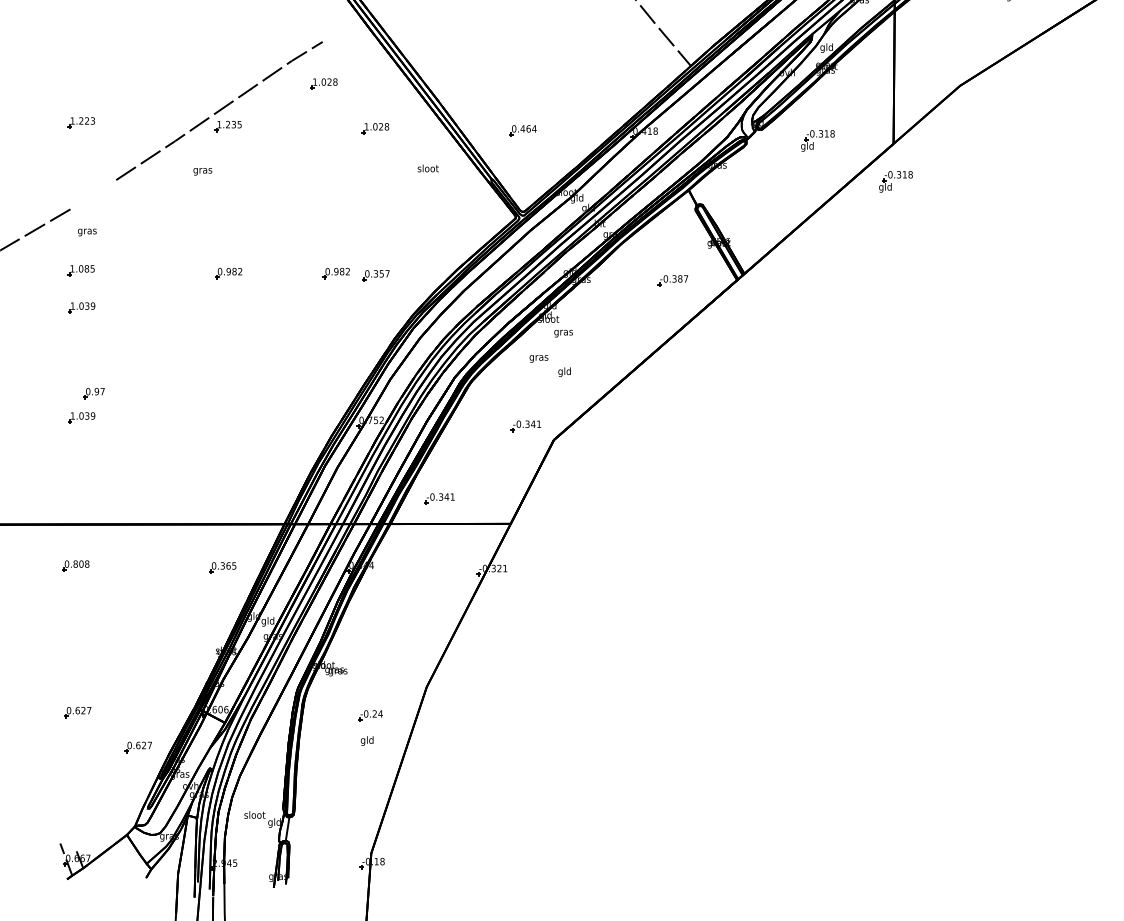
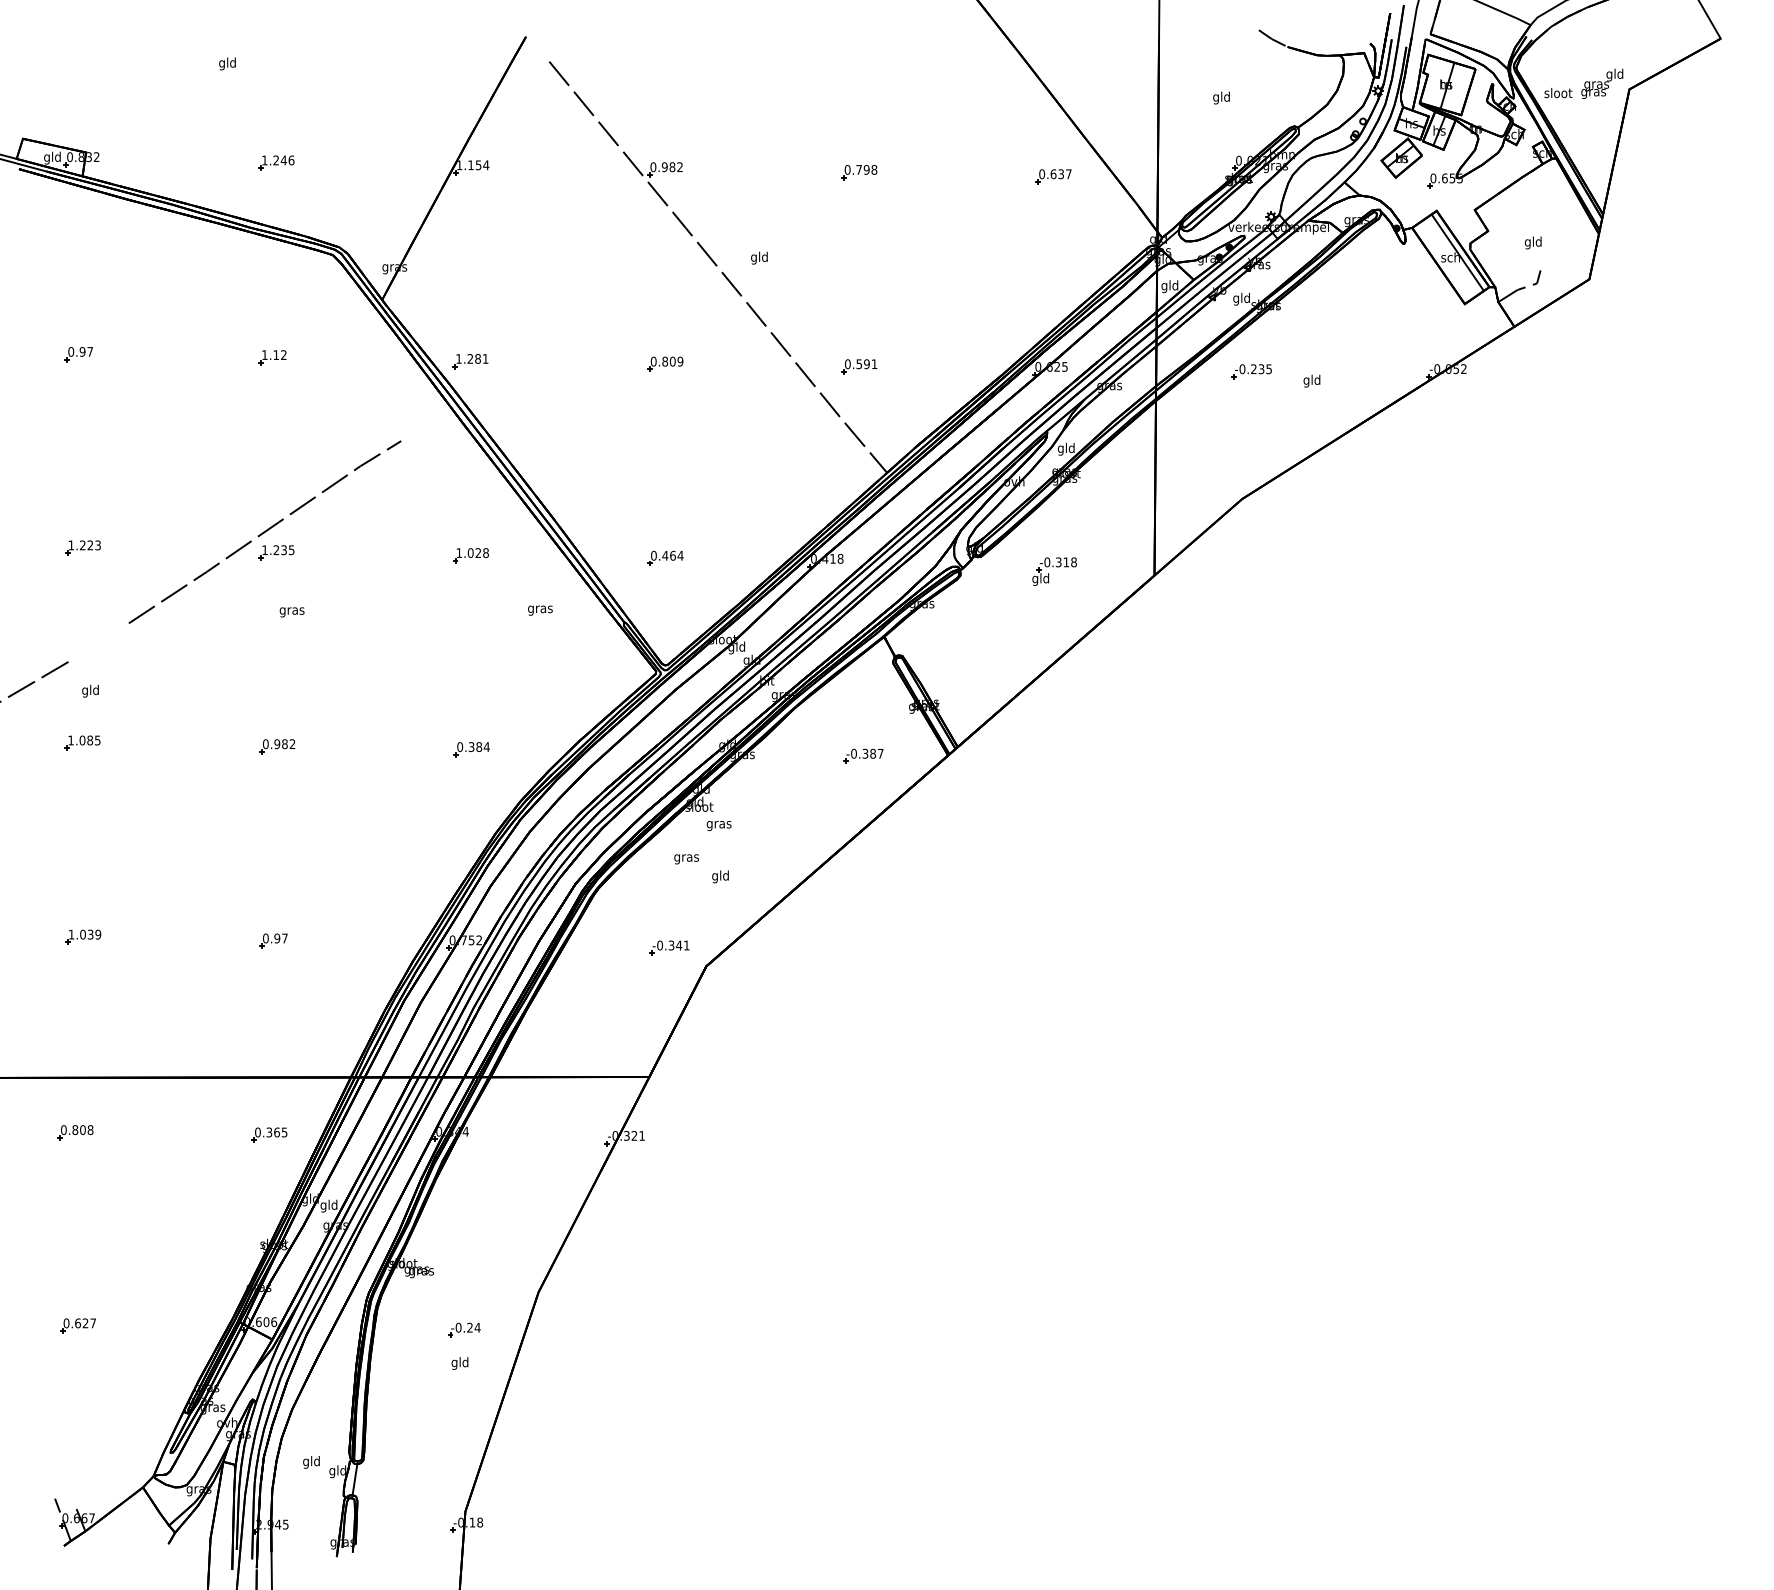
part: (323, 83) -> (402, 496), removed
text: (428, 169) -> (540, 609), sloot -> gras
text: (202, 171) -> (291, 612), moved
part: (895, 181) -> (1157, 625), removed
text: (87, 230) -> (90, 690), gras -> gld
part: (336, 273) -> (419, 746), removed
text: (384, 273) -> (482, 746), 0.357 -> 0.384
part: (81, 307) -> (83, 791), removed
part: (93, 393) -> (273, 940), moved
part: (439, 498) -> (555, 1043), removed
part: (137, 747) -> (157, 1371), removed
text: (254, 816) -> (311, 1462), sloot -> gld

